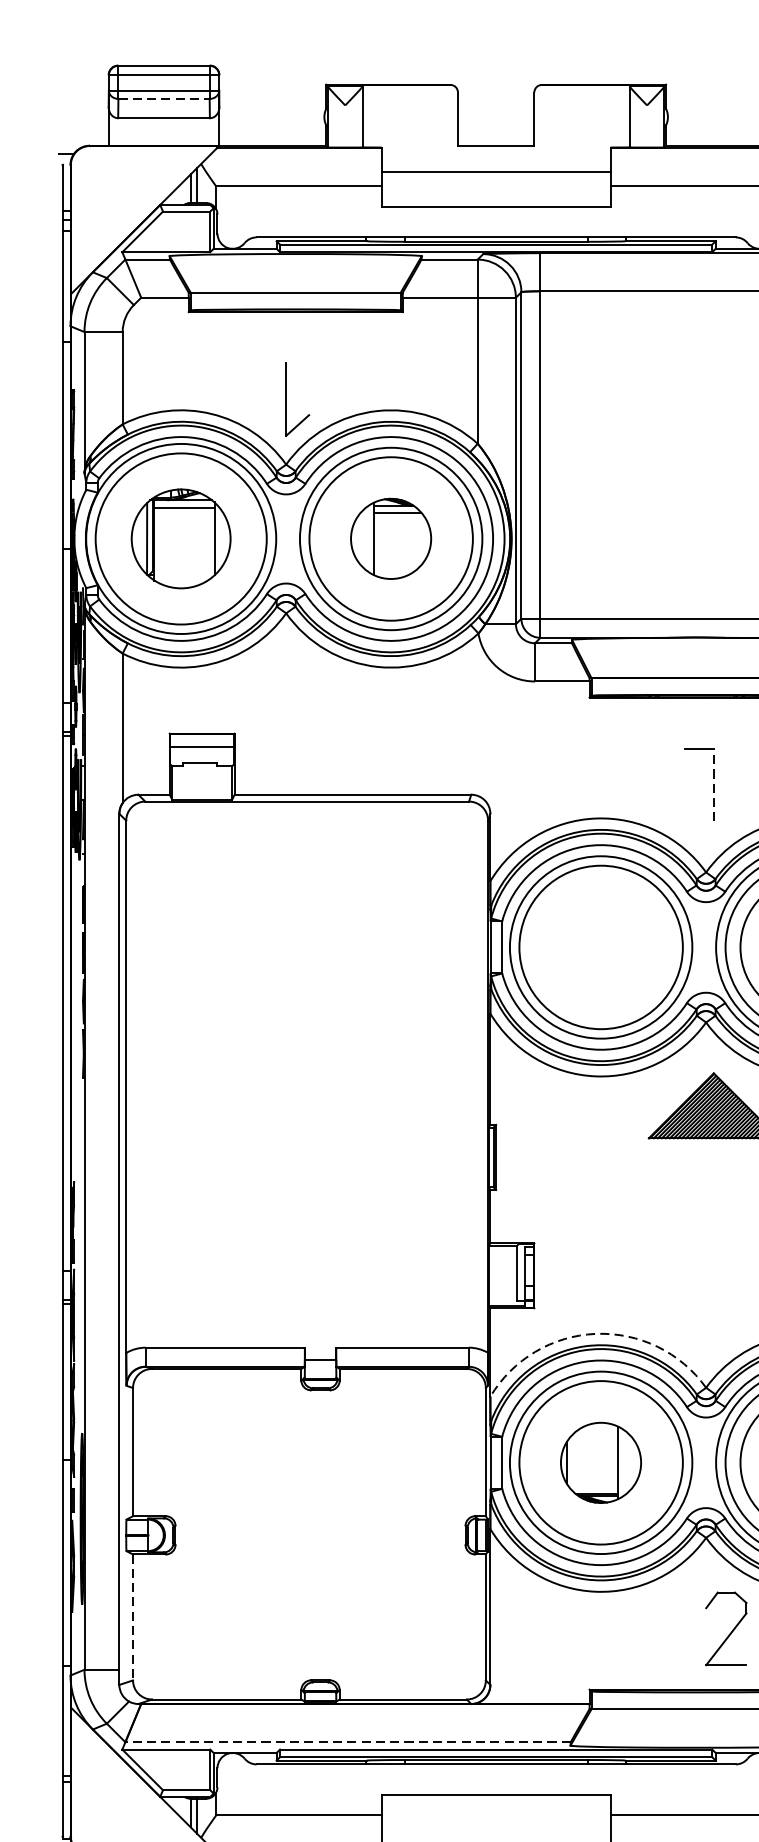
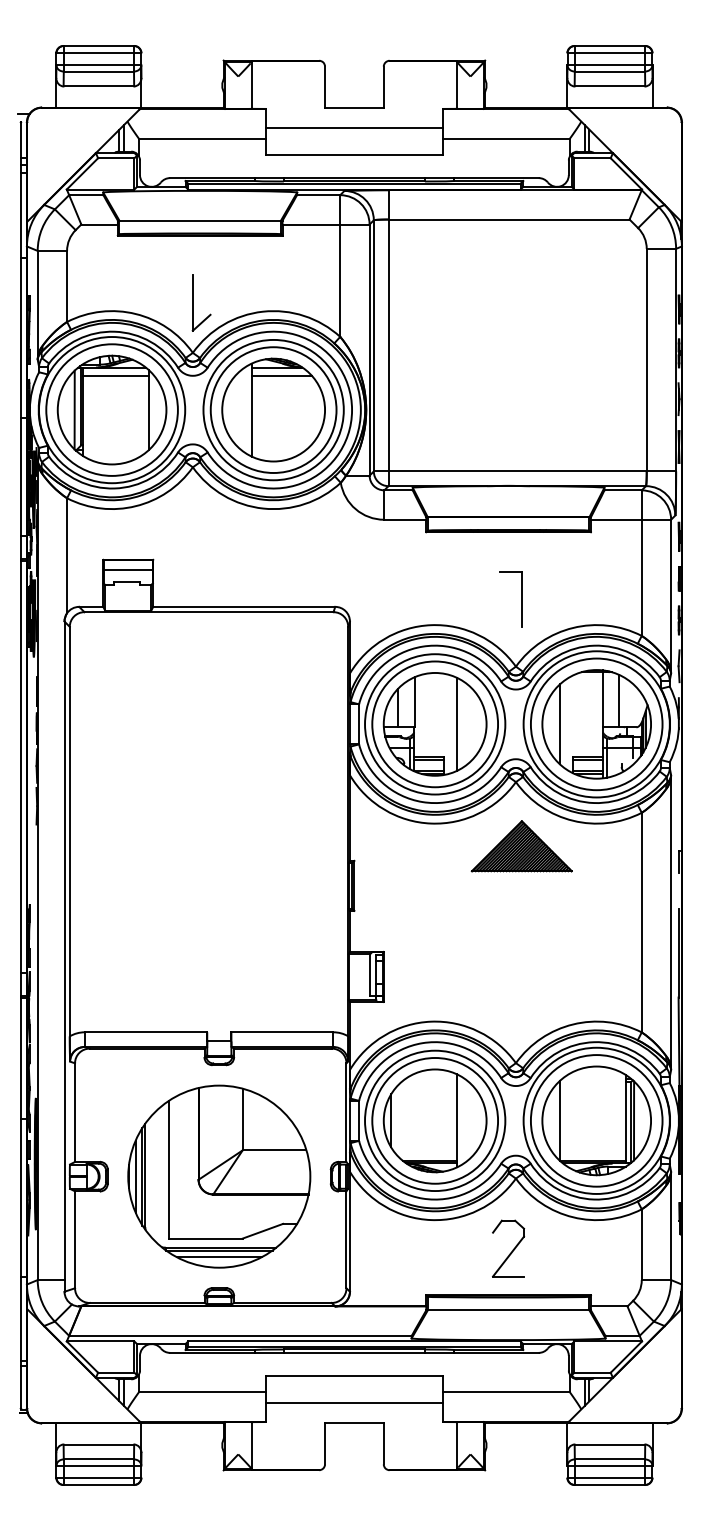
line: (164, 98) -> (99, 71), dashed -> solid
part: (180, 538) -> (111, 409), size x1.43
part: (390, 538) -> (273, 409), size x1.67
line: (713, 785) -> (521, 599), dashed -> solid
part: (600, 947) -> (434, 724), added
arc: (596, 1333) -> (431, 1021), dashed -> solid
part: (600, 1462) -> (434, 1120), size x1.67
part: (320, 1535) -> (219, 1176), added
line: (133, 1618) -> (75, 1240), dashed -> solid
part: (726, 1628) -> (508, 1248), moved
line: (348, 1741) -> (240, 1335), dashed -> solid
line: (496, 1828) -> (354, 1402), added

